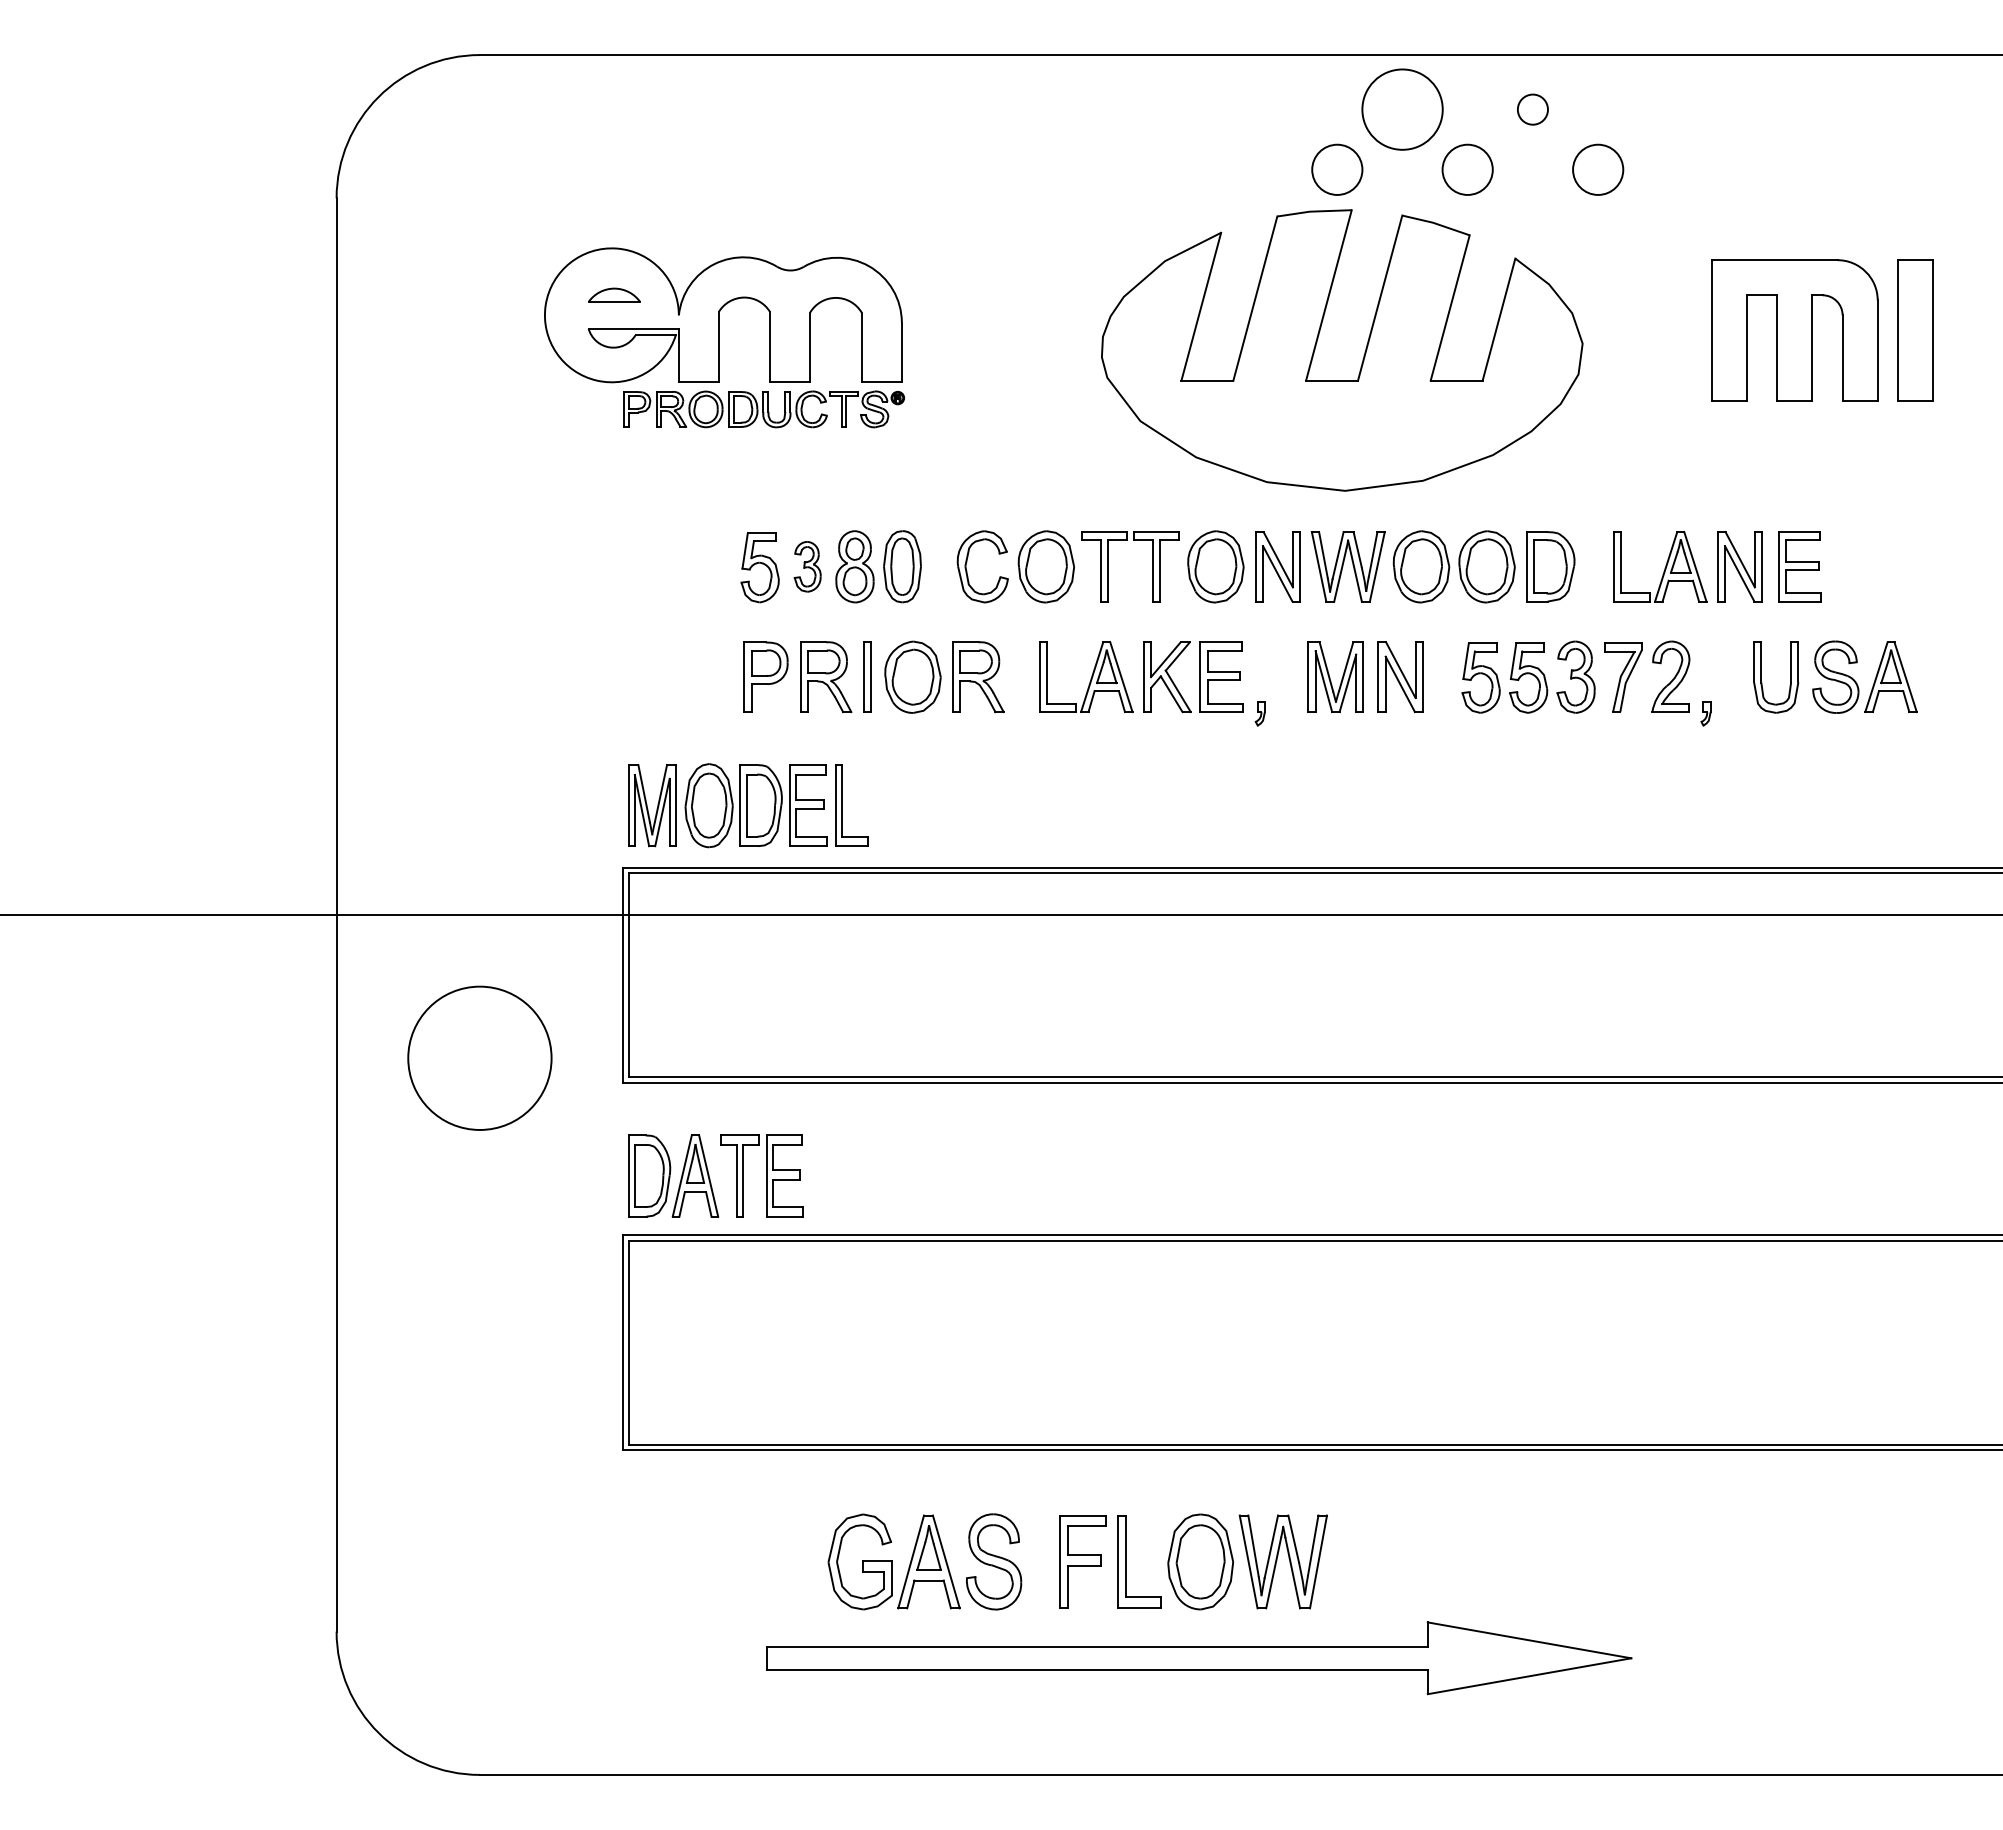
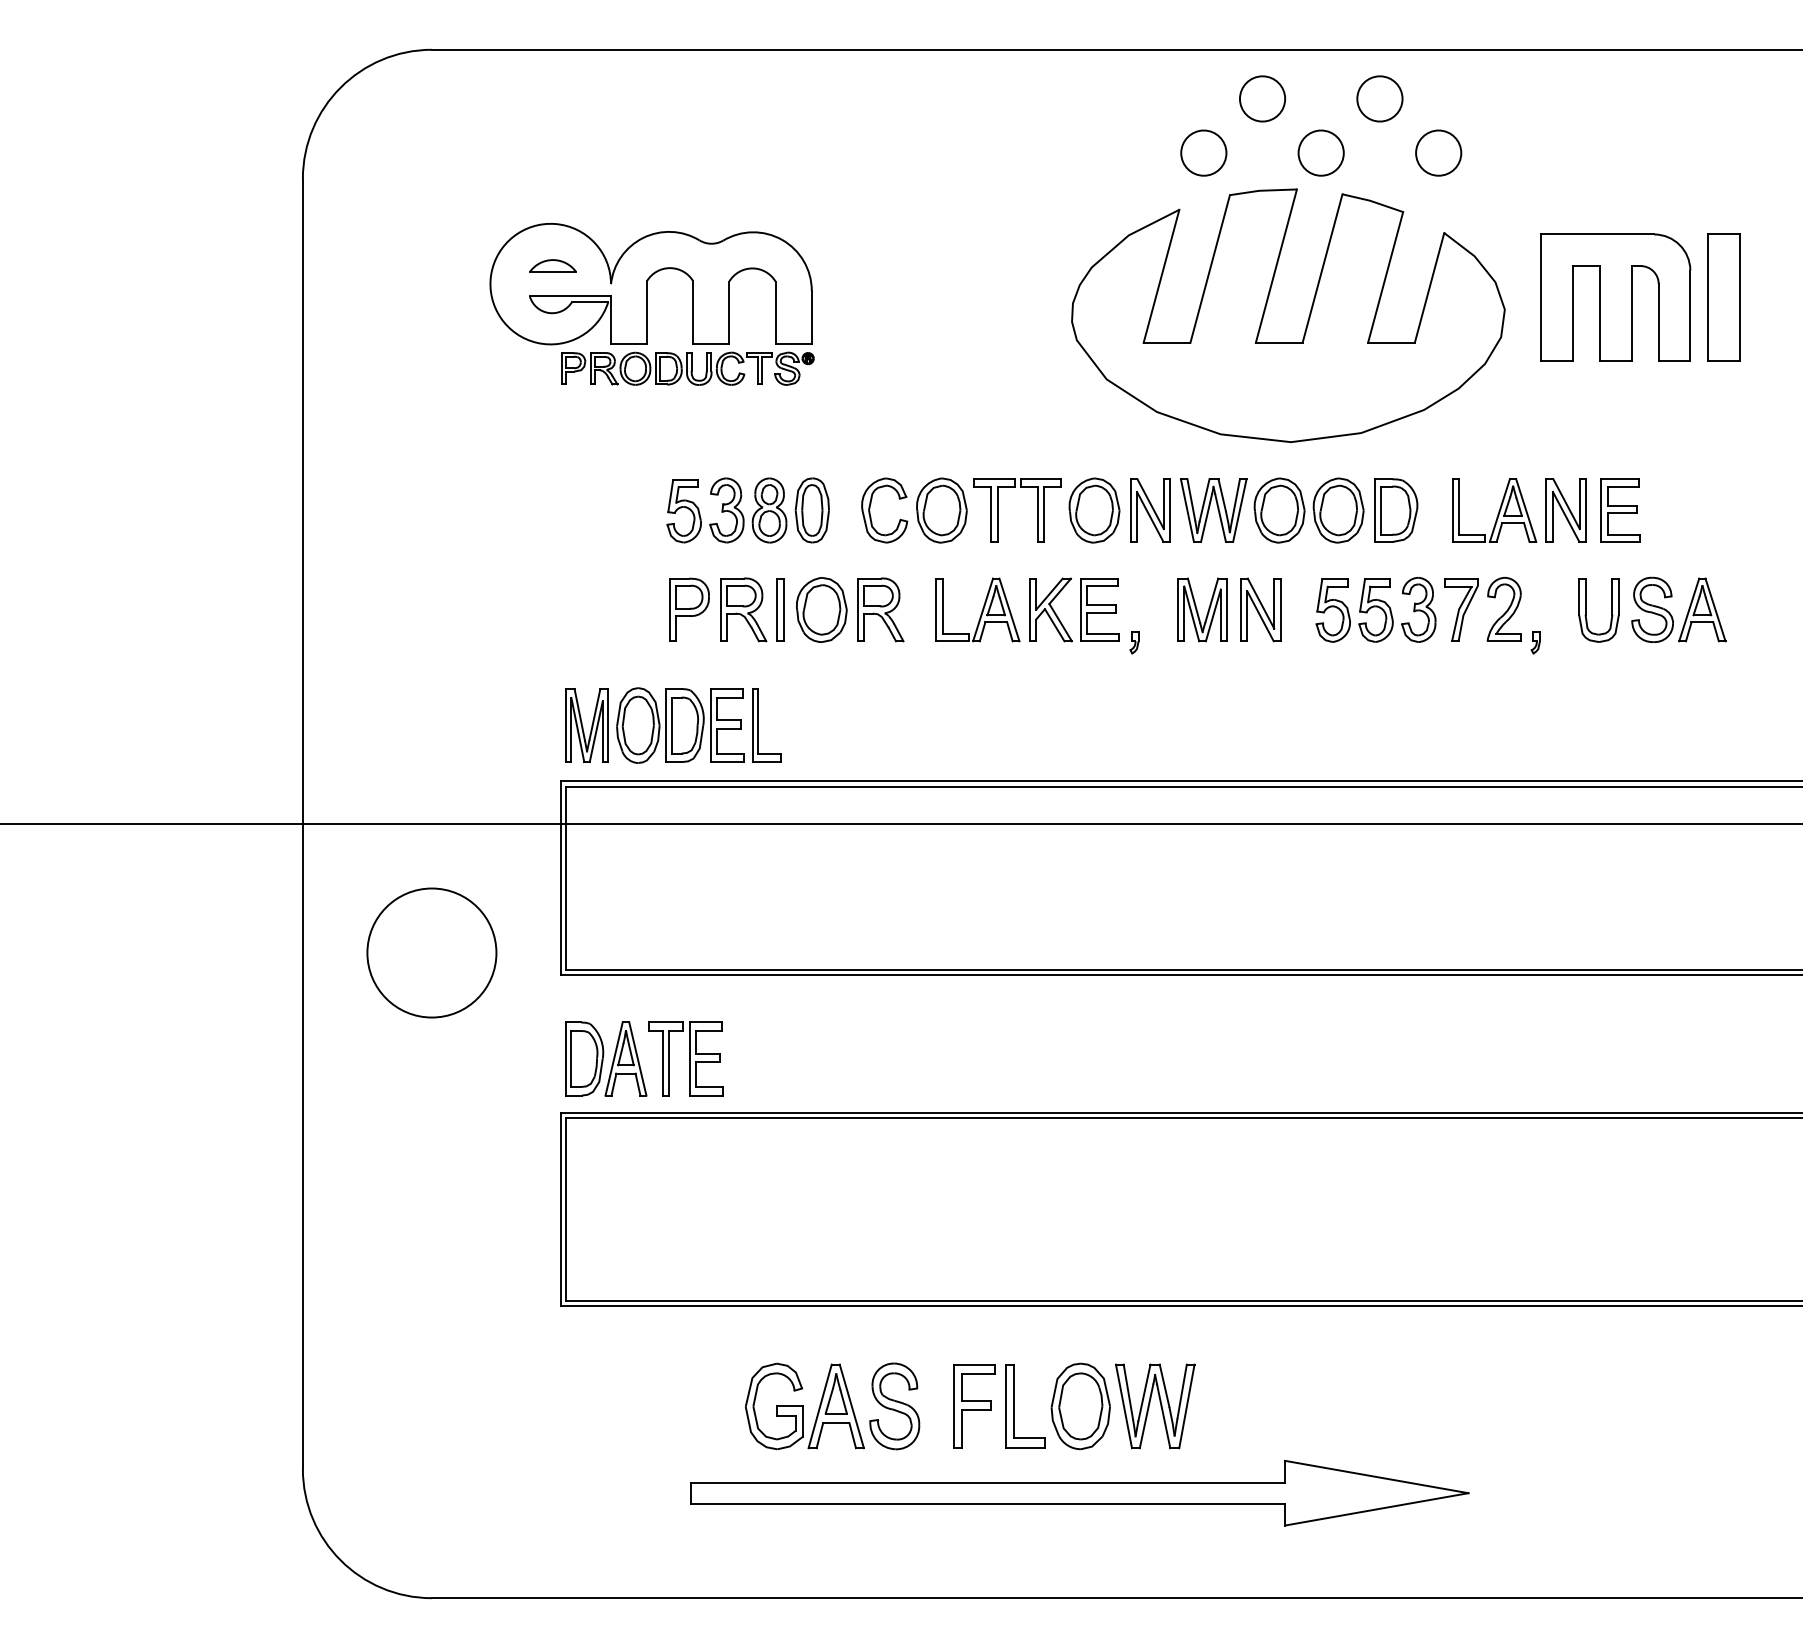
circle: (1402, 109) -> (1262, 98), size x0.62
circle: (1532, 109) -> (1379, 98), size x1.67
part: (1363, 355) -> (1307, 320), moved
part: (807, 566) -> (726, 510), size x1.43

